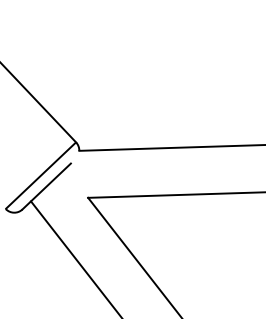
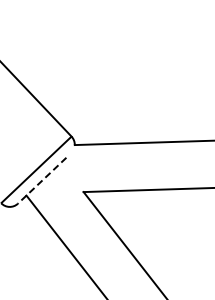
line: (46, 186) -> (41, 180), solid -> dashed

